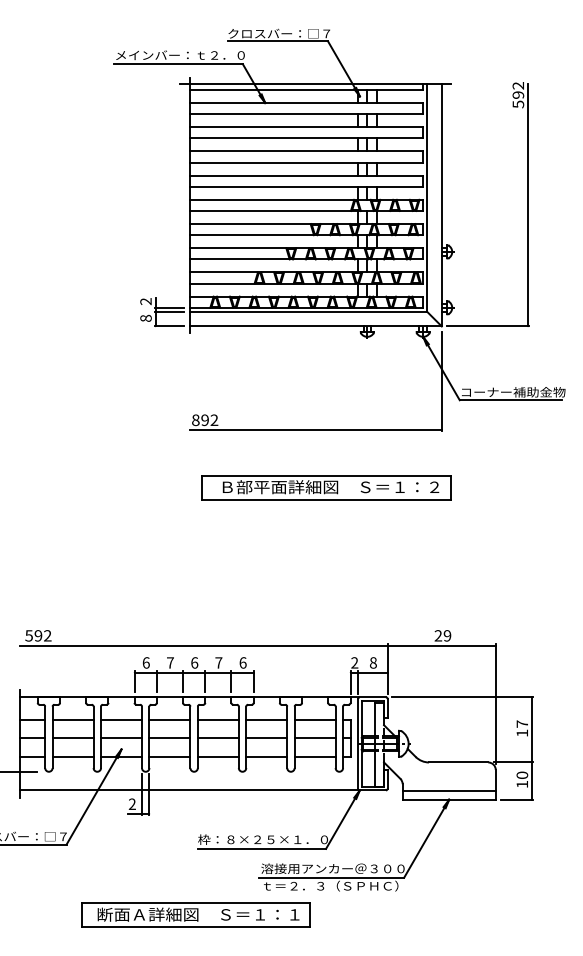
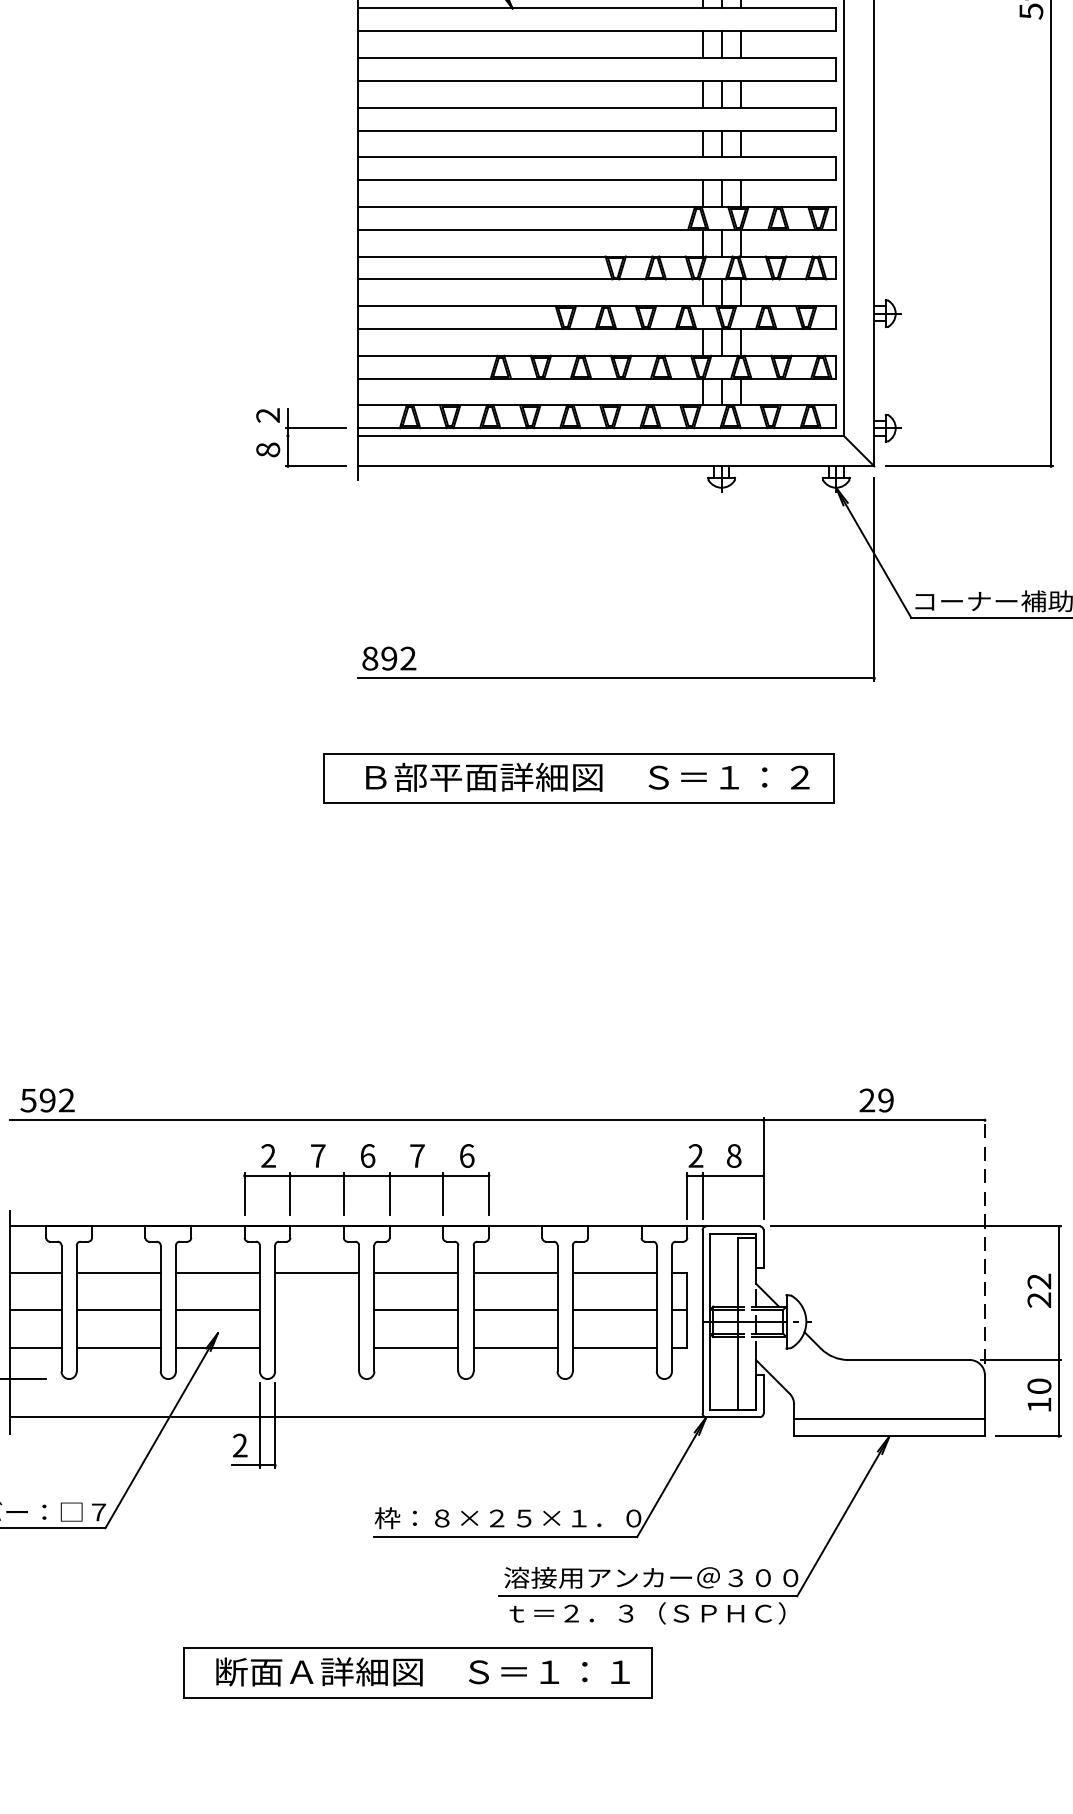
line: (169, 311) -> (316, 435), removed
part: (326, 487) -> (578, 778), moved
text: (145, 662) -> (267, 1155), 6 -> 2
line: (495, 704) -> (984, 1241), solid -> dashed
text: (521, 728) -> (1037, 1290), 17 -> 22
line: (169, 738) -> (316, 1310), removed
line: (169, 756) -> (316, 1347), removed
part: (195, 914) -> (416, 1671), moved

